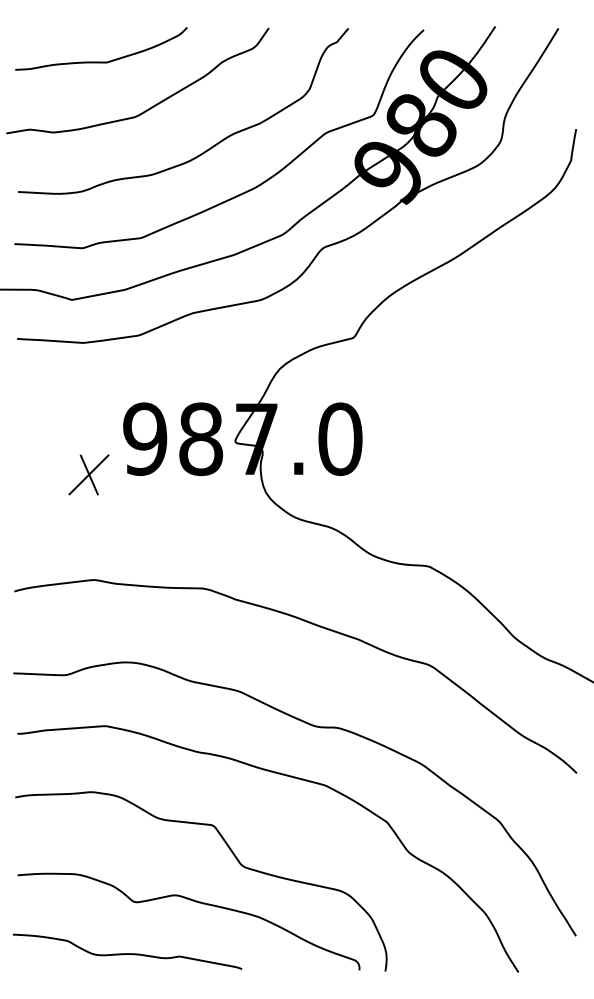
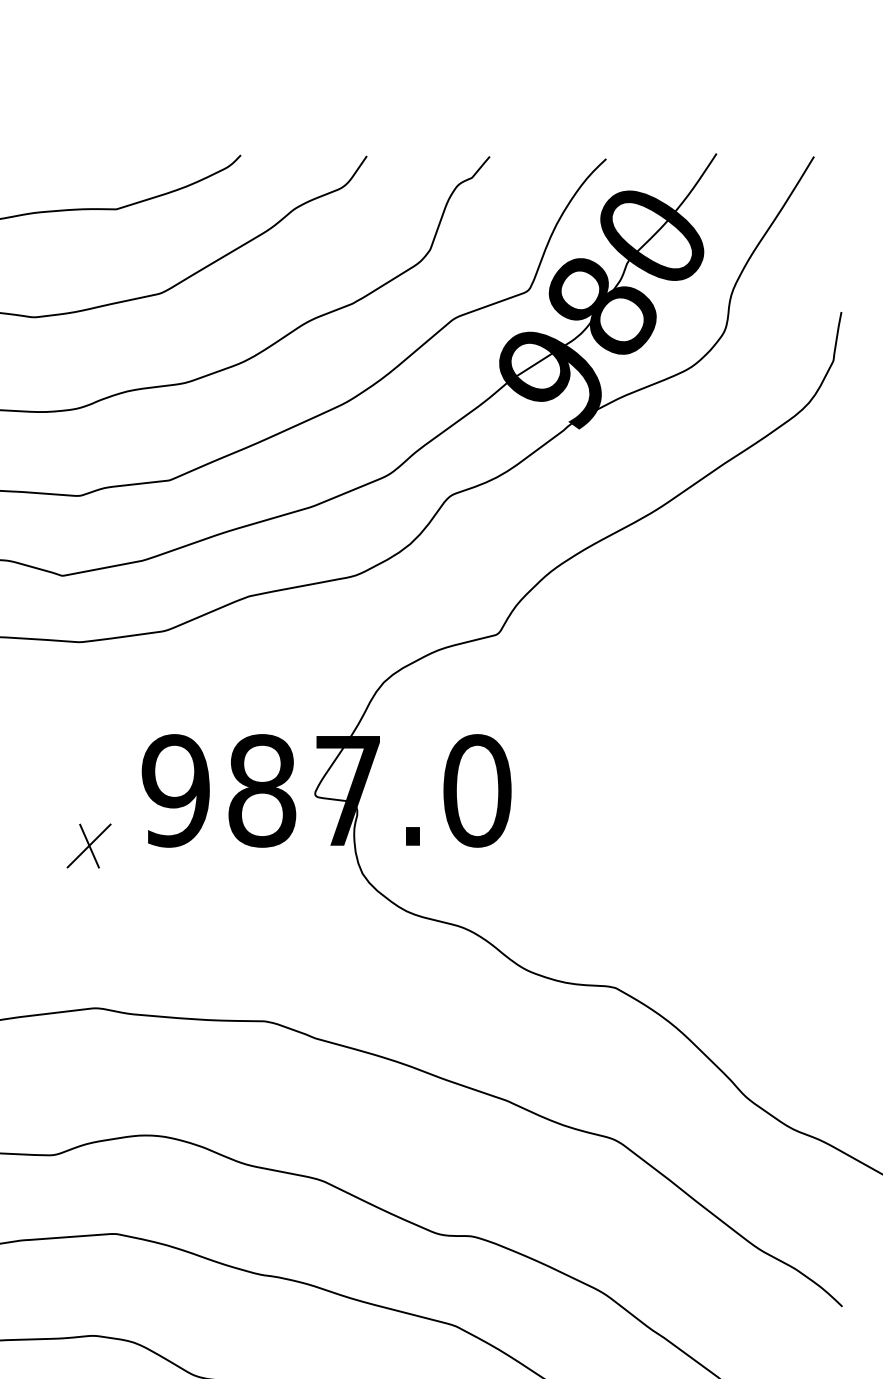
part: (88, 474) -> (88, 845), size x0.71

